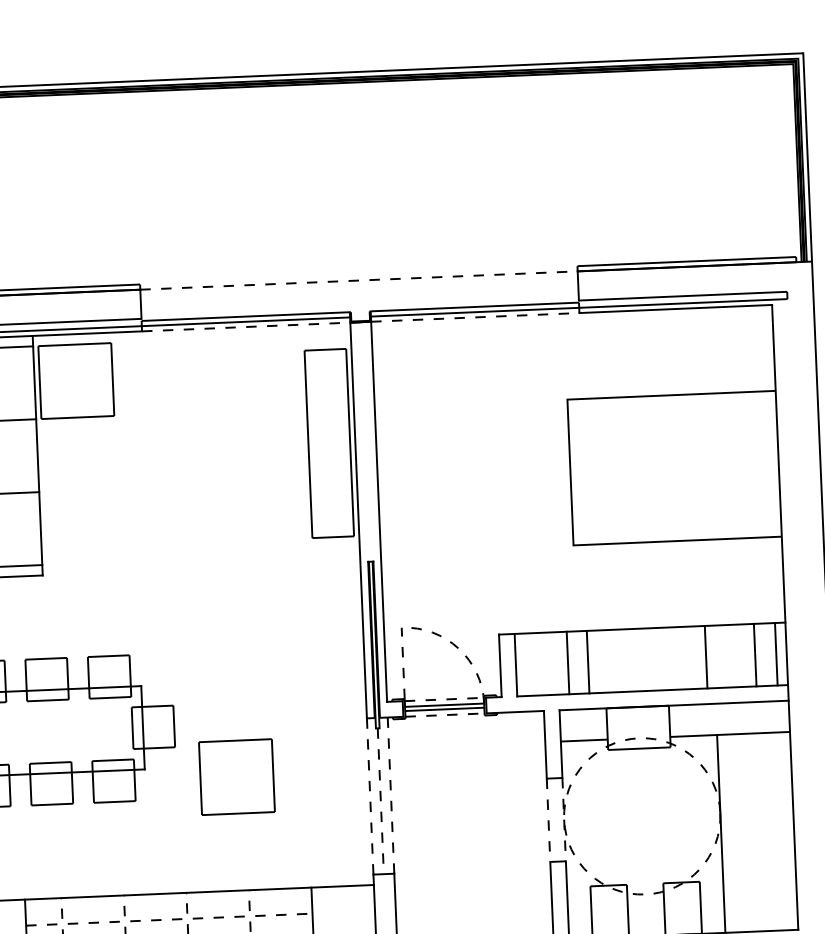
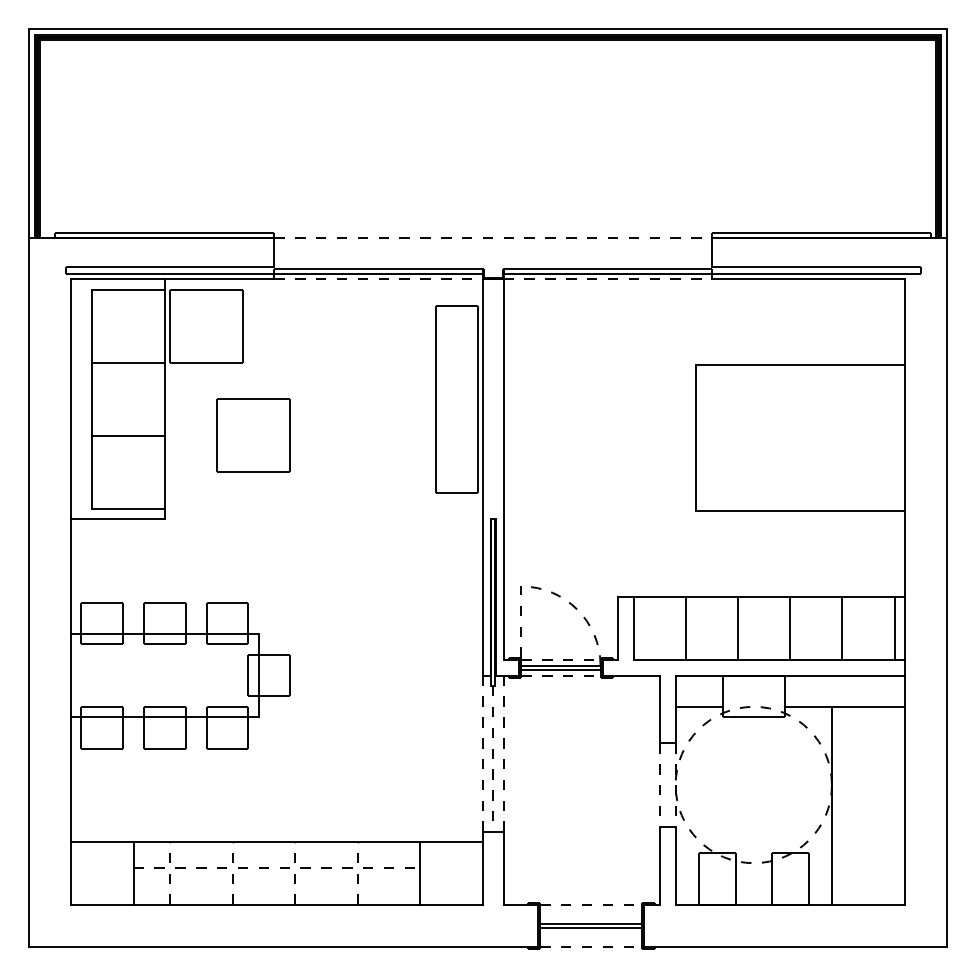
line: (755, 654) -> (842, 628), moved
line: (706, 657) -> (790, 628), moved
line: (588, 661) -> (738, 628), moved
part: (236, 776) -> (253, 435), moved

